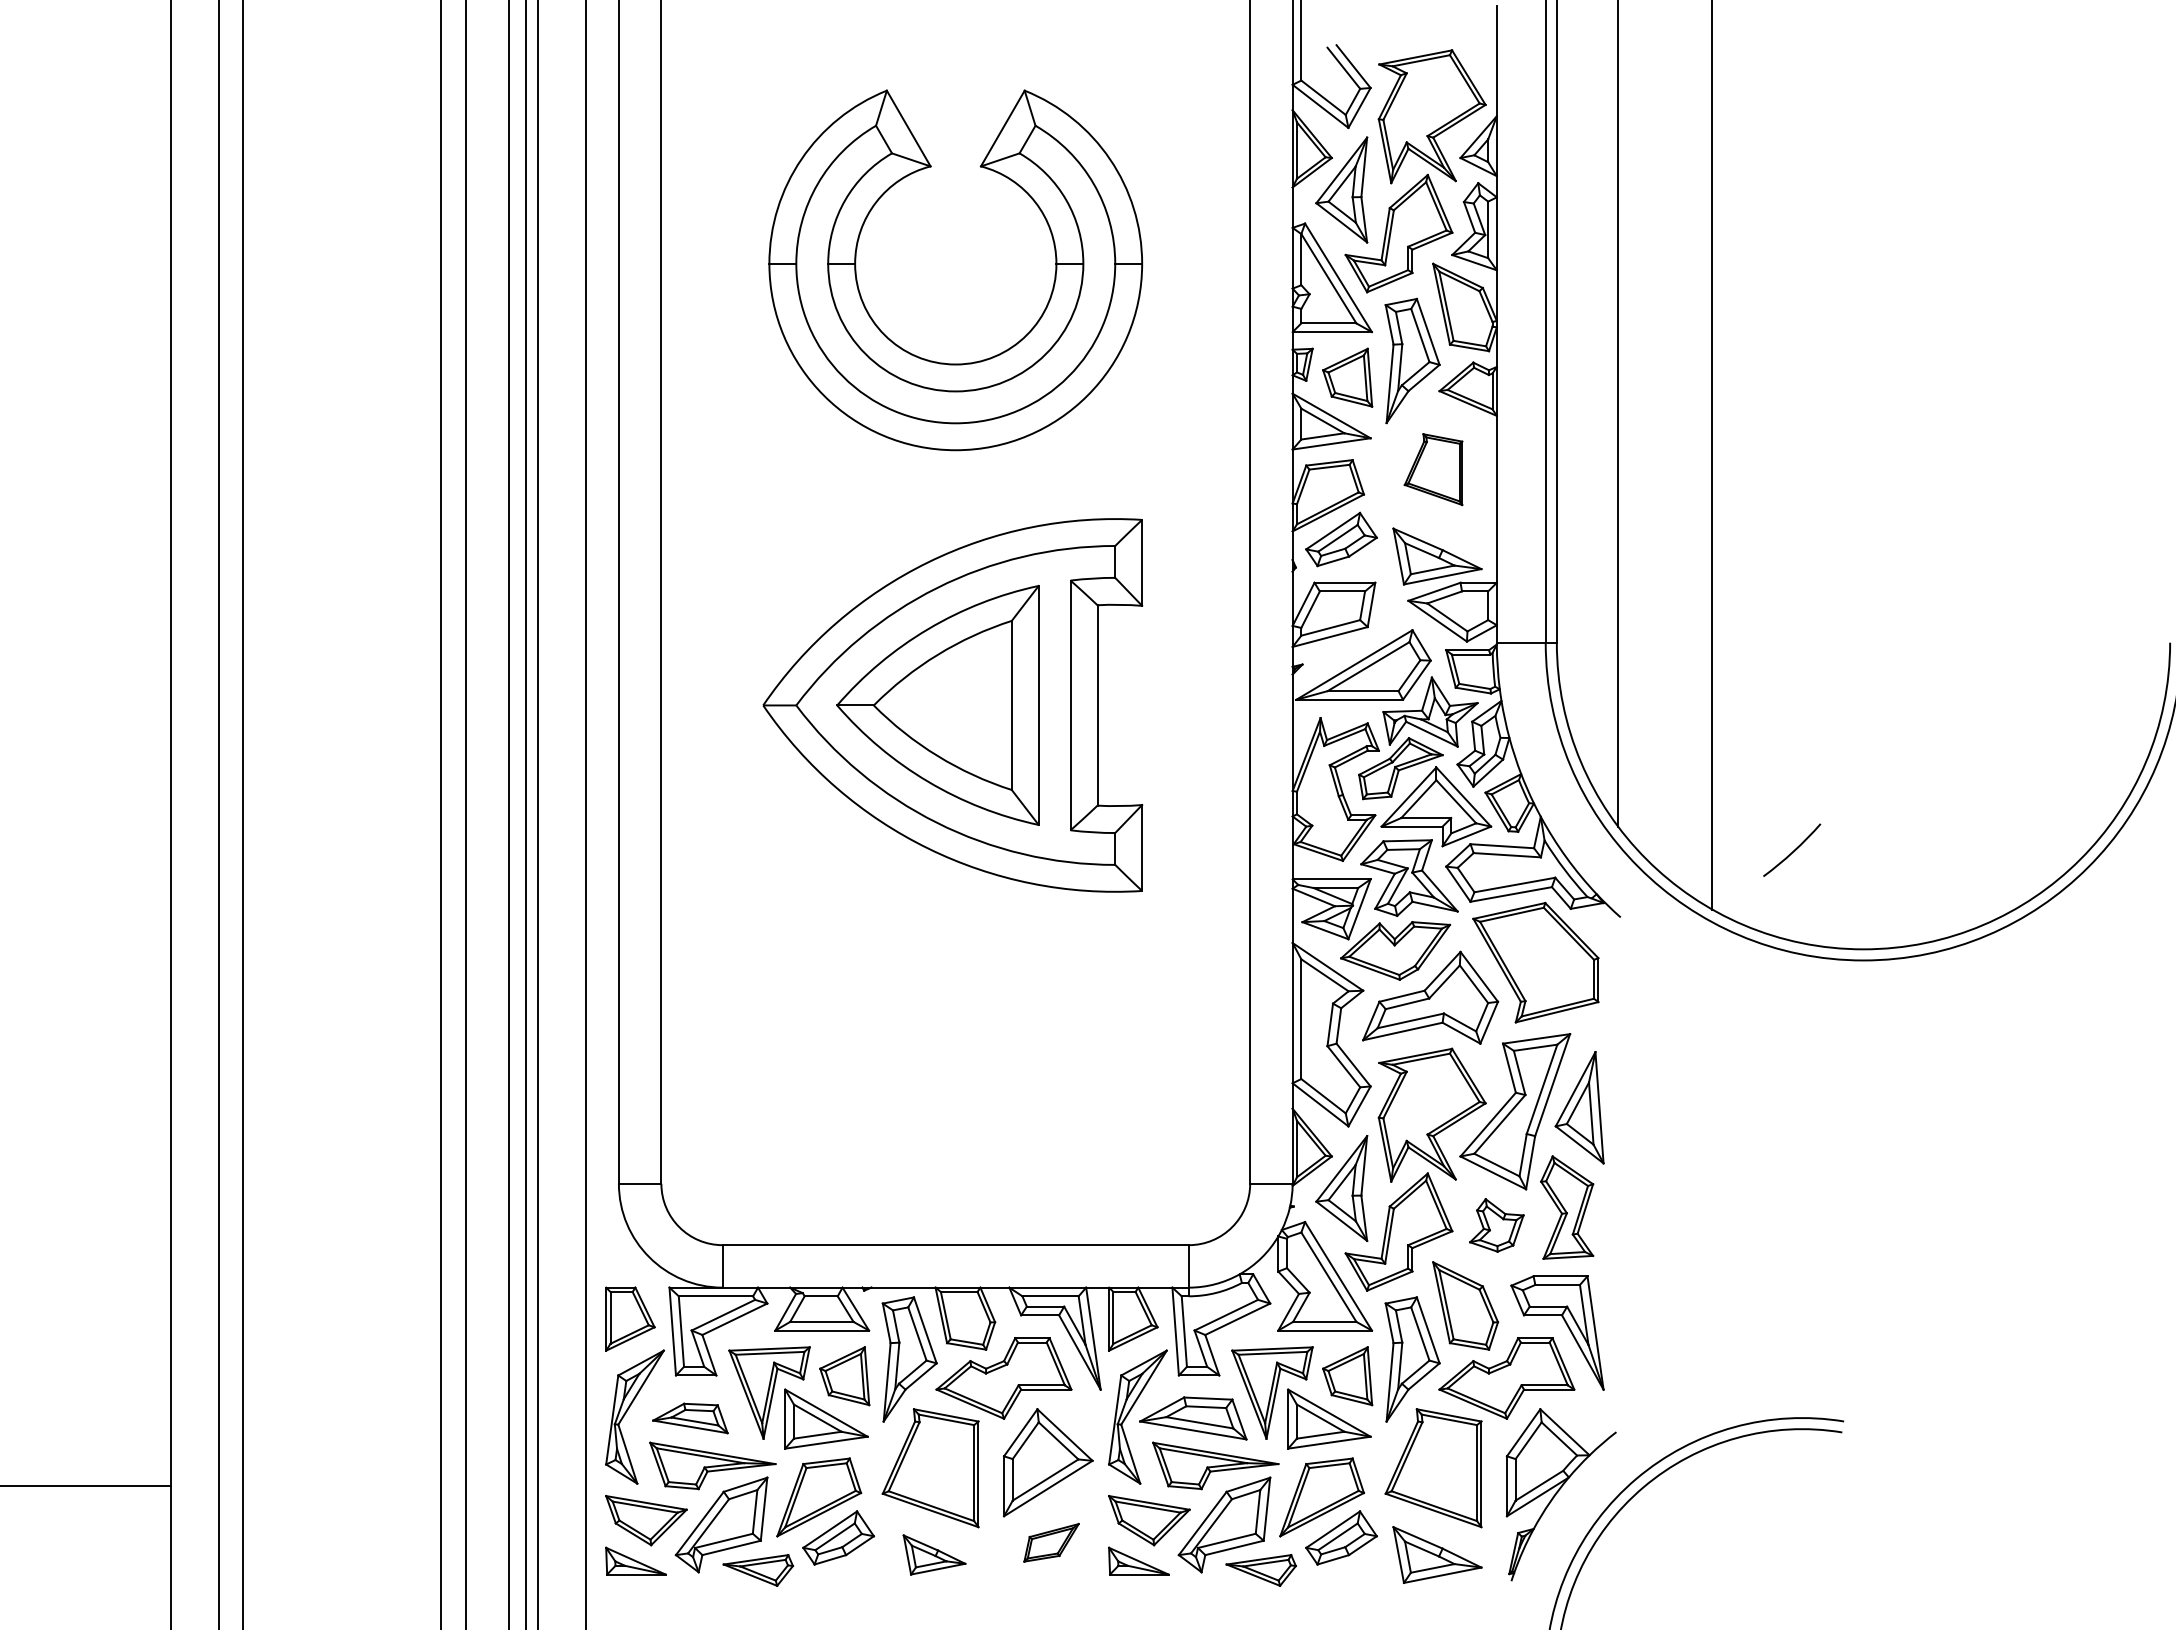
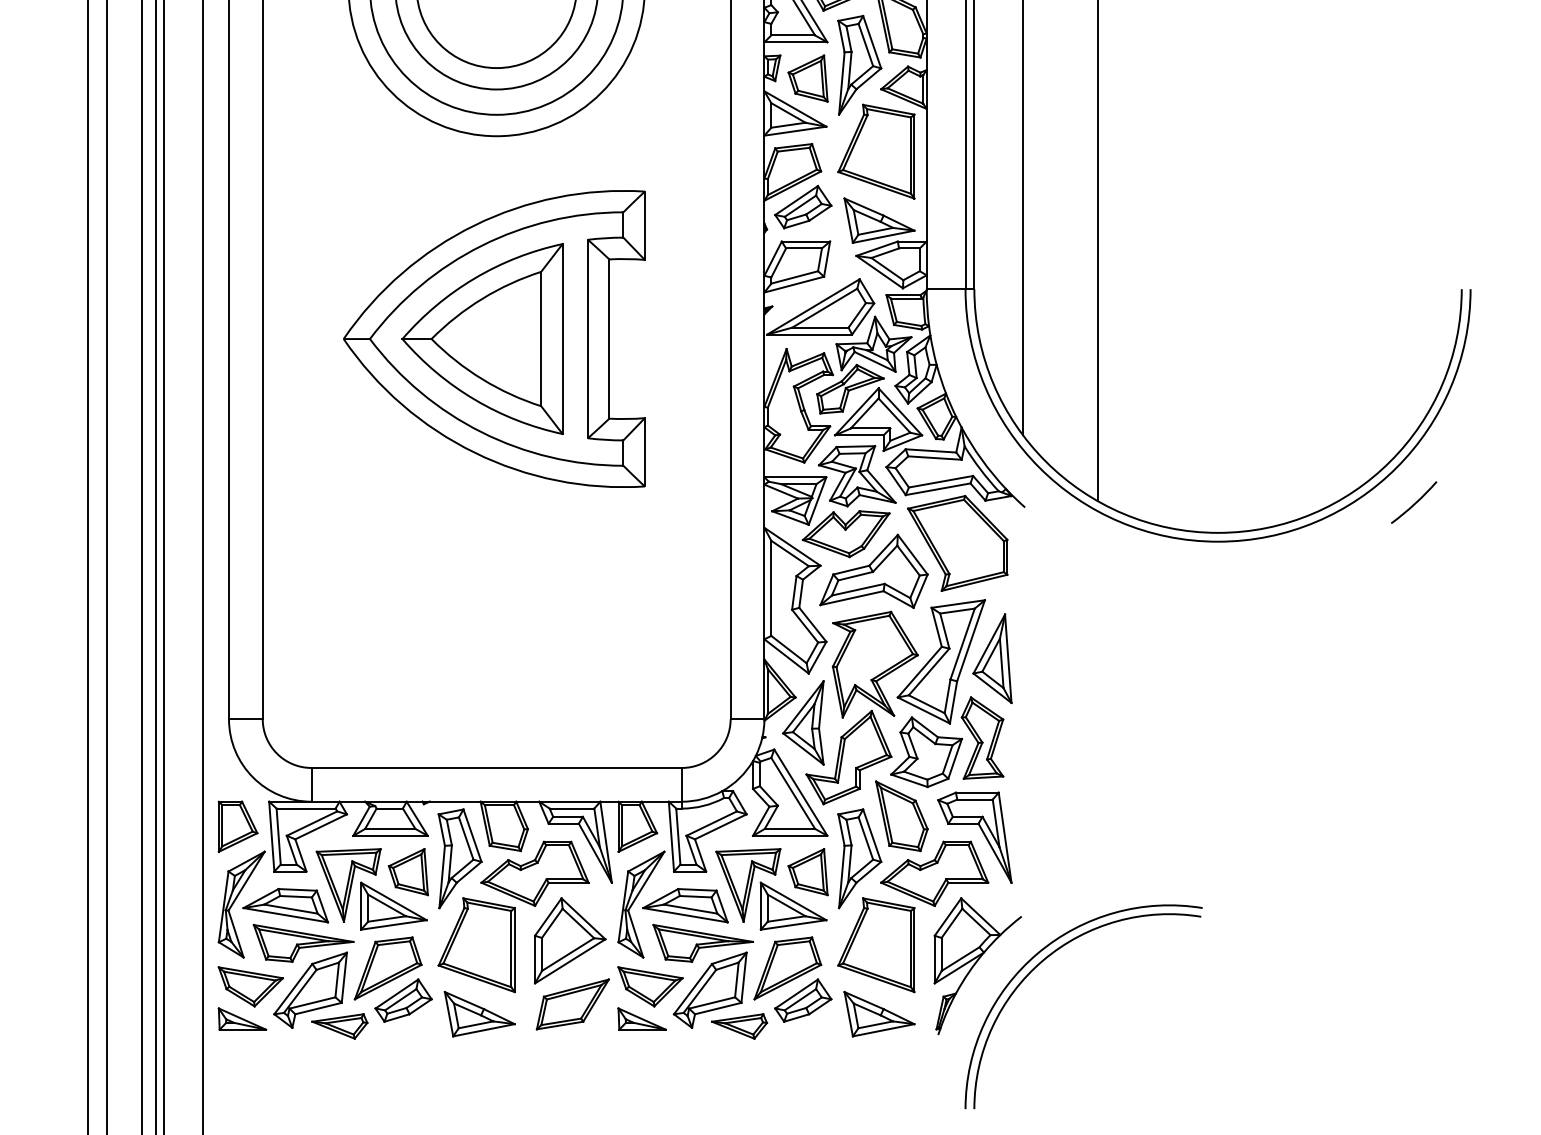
part: (1433, 469) -> (876, 151), size x1.67
arc: (1793, 850) -> (1415, 502), moved
part: (1496, 1225) -> (926, 752), size x1.67
part: (690, 1418) -> (285, 905), size x1.43
part: (1051, 1542) -> (572, 1004), size x1.67
part: (934, 1554) -> (479, 1013), size x1.43

